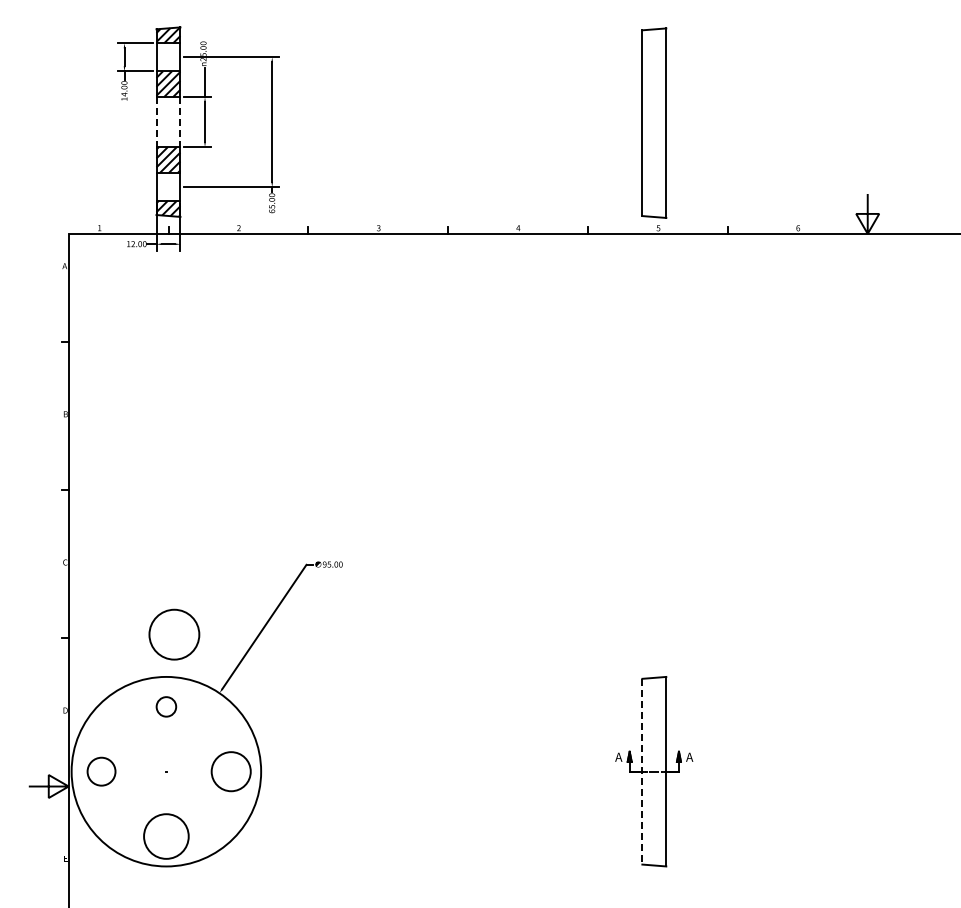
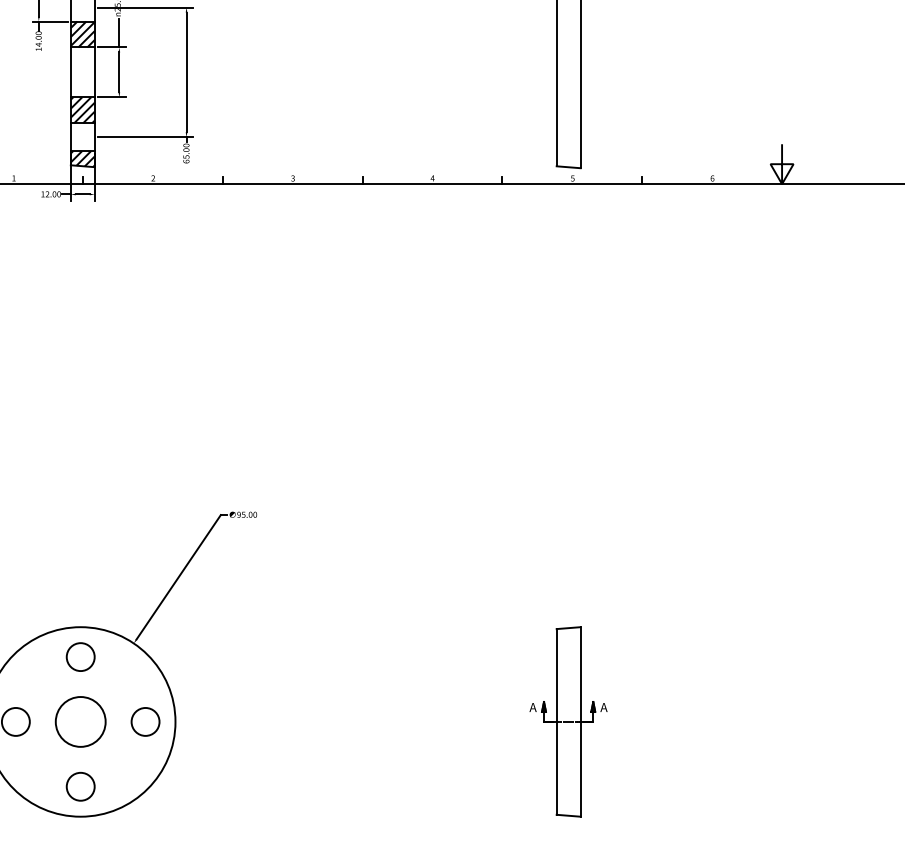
line: (156, 122) -> (70, 72), dashed -> solid
line: (180, 122) -> (94, 72), dashed -> solid
circle: (174, 634) -> (80, 721), moved
circle: (166, 706) -> (80, 656), size x1.43
circle: (231, 771) -> (145, 721), size x0.71
line: (642, 771) -> (556, 721), dashed -> solid
circle: (166, 836) -> (80, 786), size x0.62

